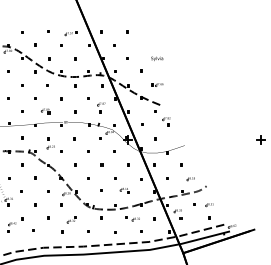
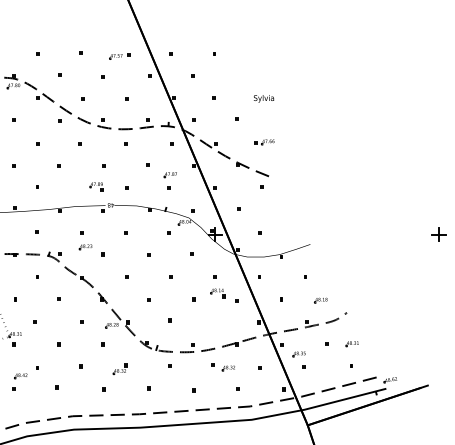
part: (45, 111) -> (96, 187), moved
part: (166, 121) -> (279, 204), removed
part: (124, 190) -> (217, 293), moved

